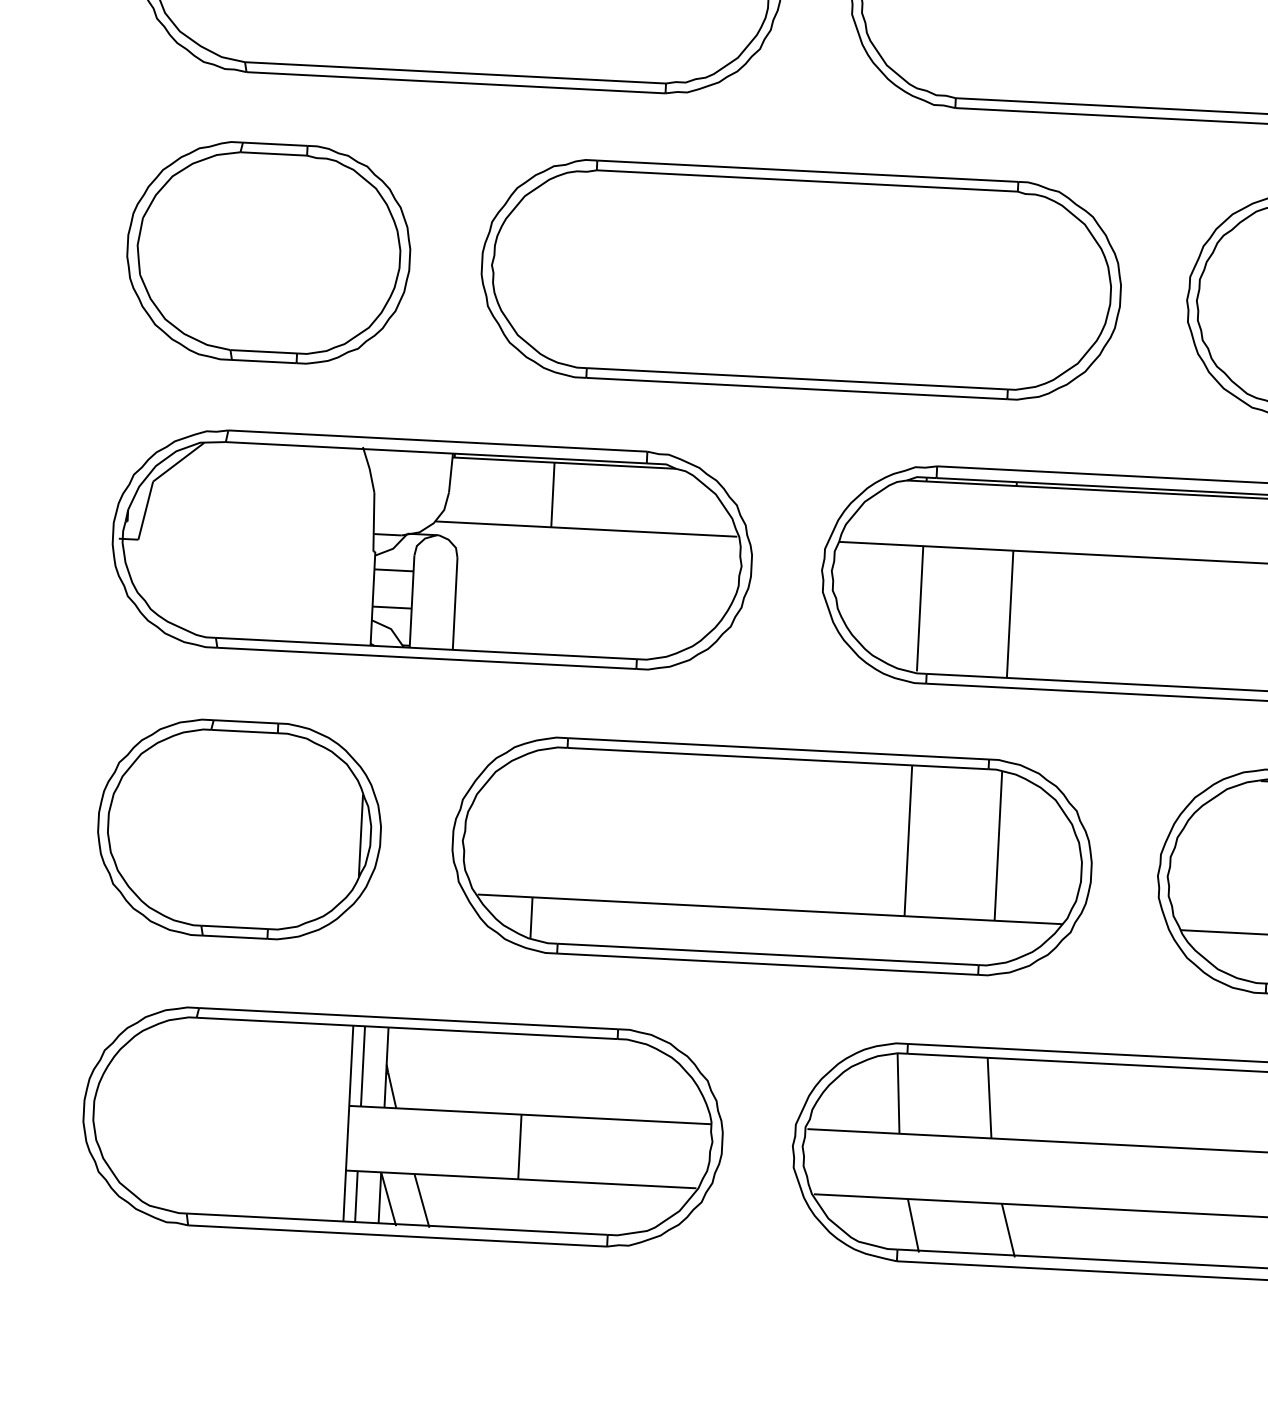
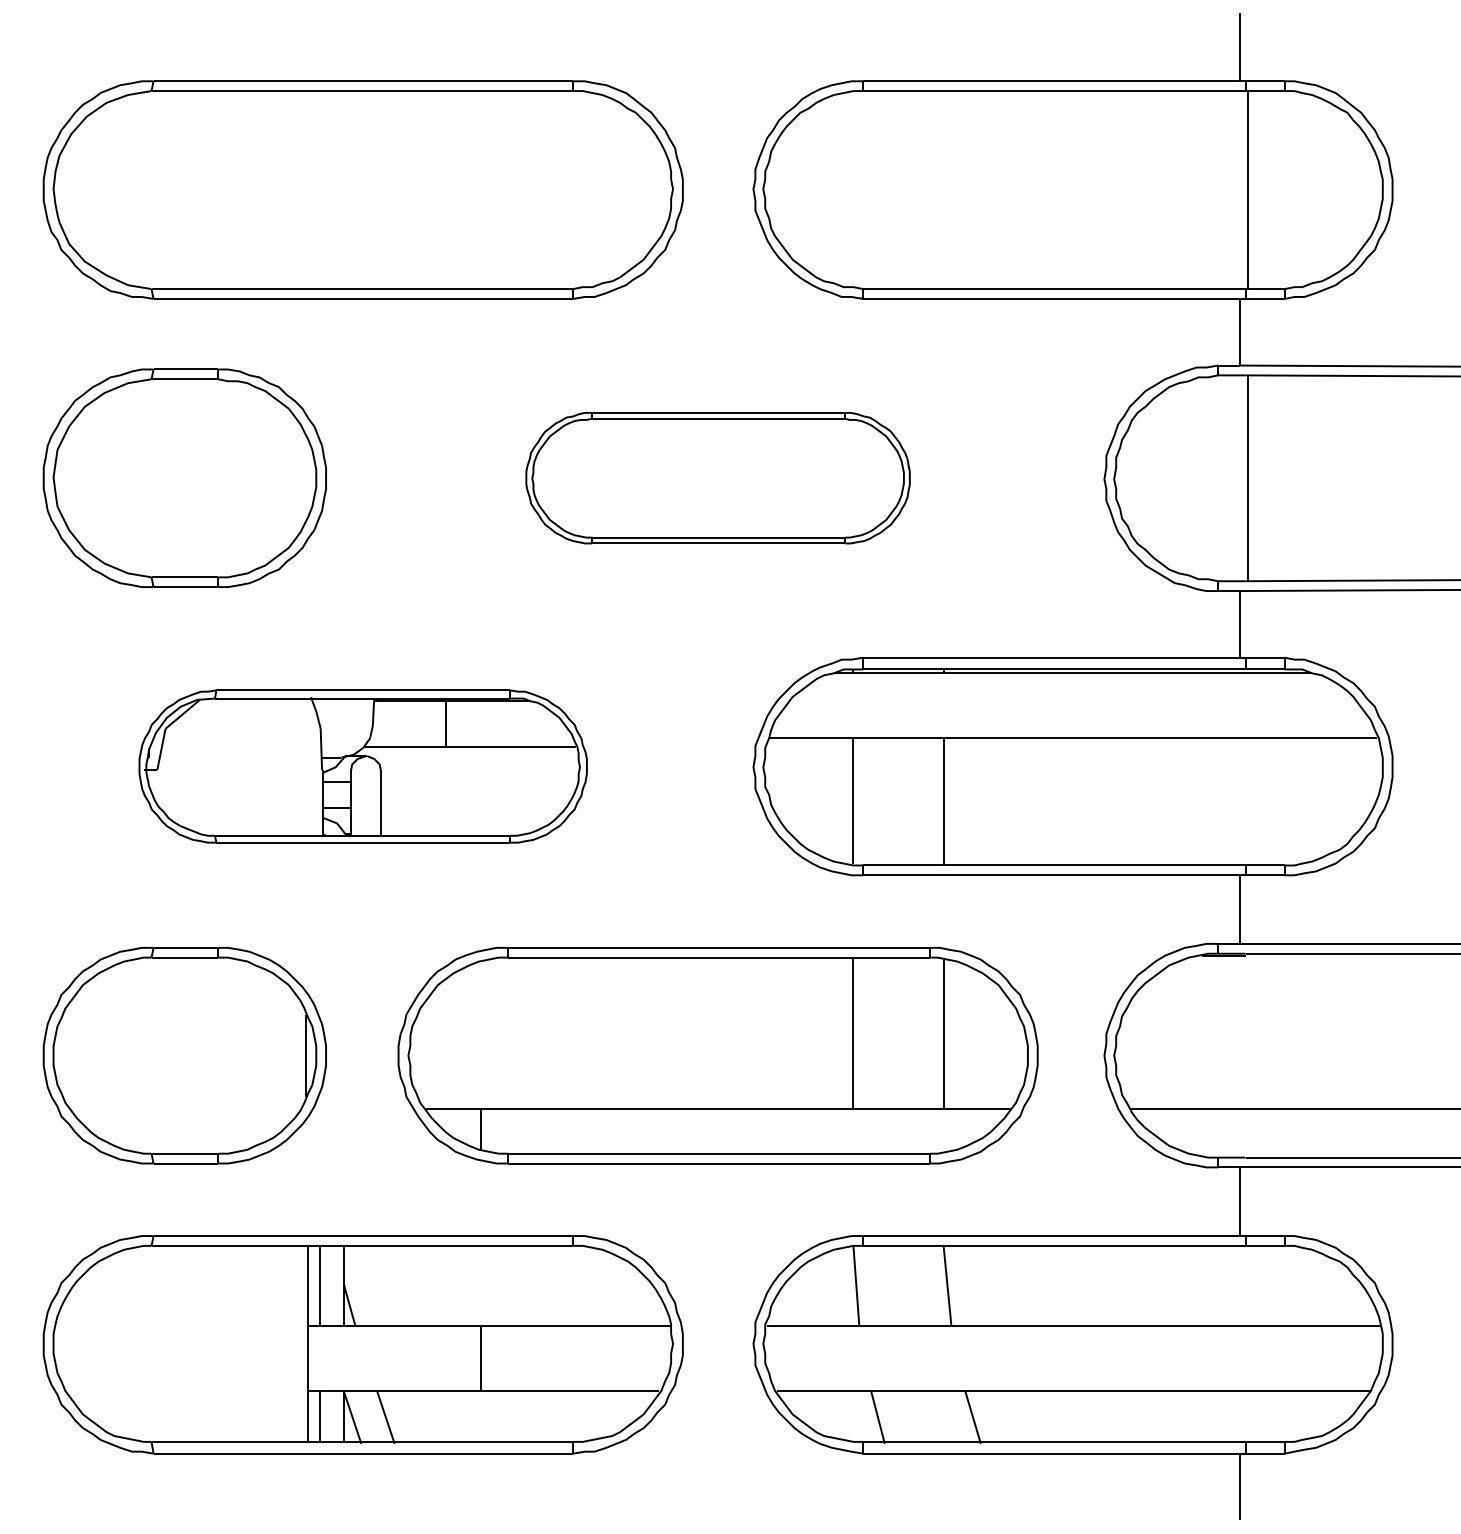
part: (800, 279) -> (717, 477), size x0.6
part: (431, 549) -> (362, 766), size x0.7

